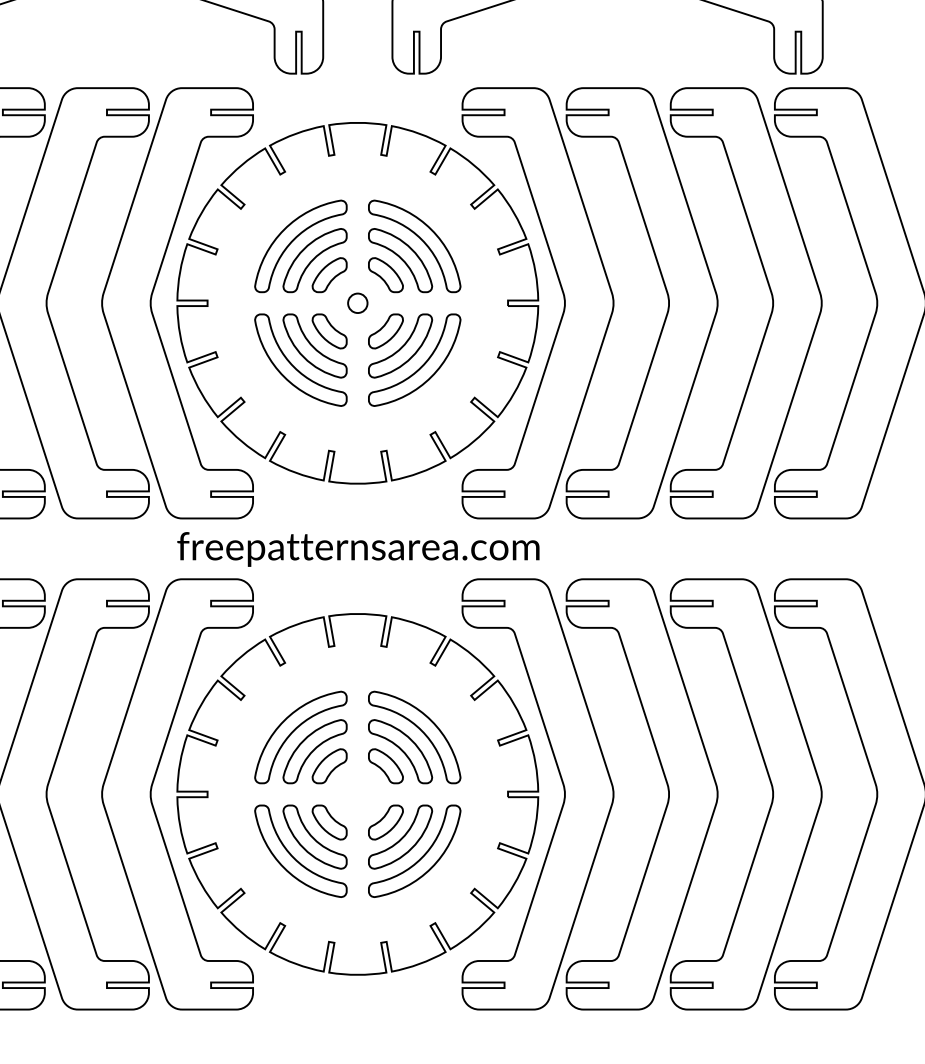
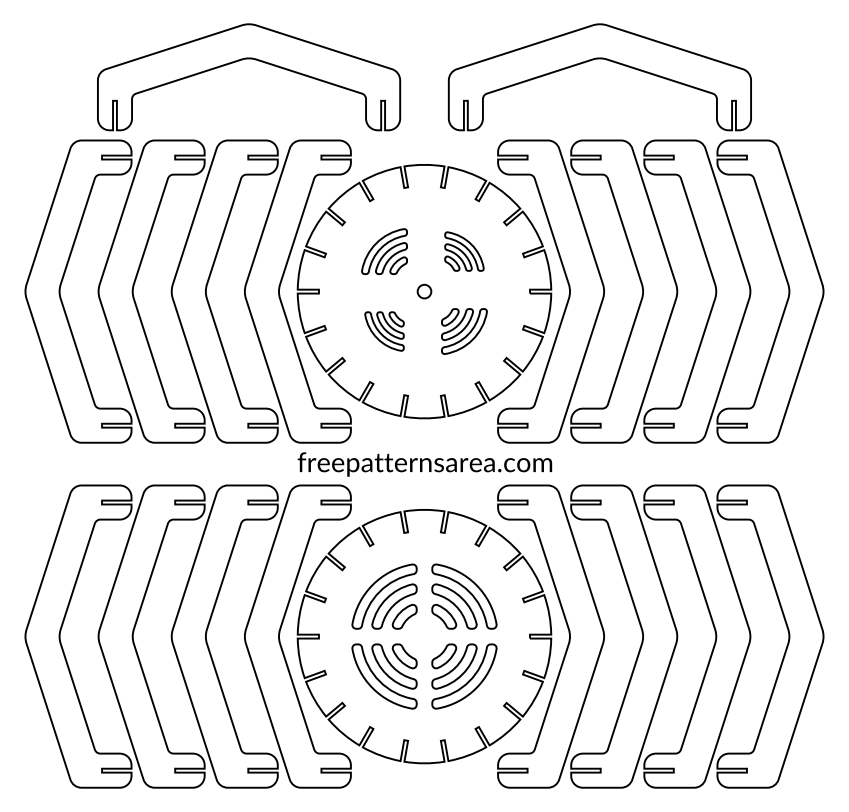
part: (300, 246) -> (384, 251), size x0.7
part: (414, 246) -> (464, 251), size x0.6
part: (300, 360) -> (384, 331), size x0.6
part: (414, 360) -> (464, 331), size x0.7

